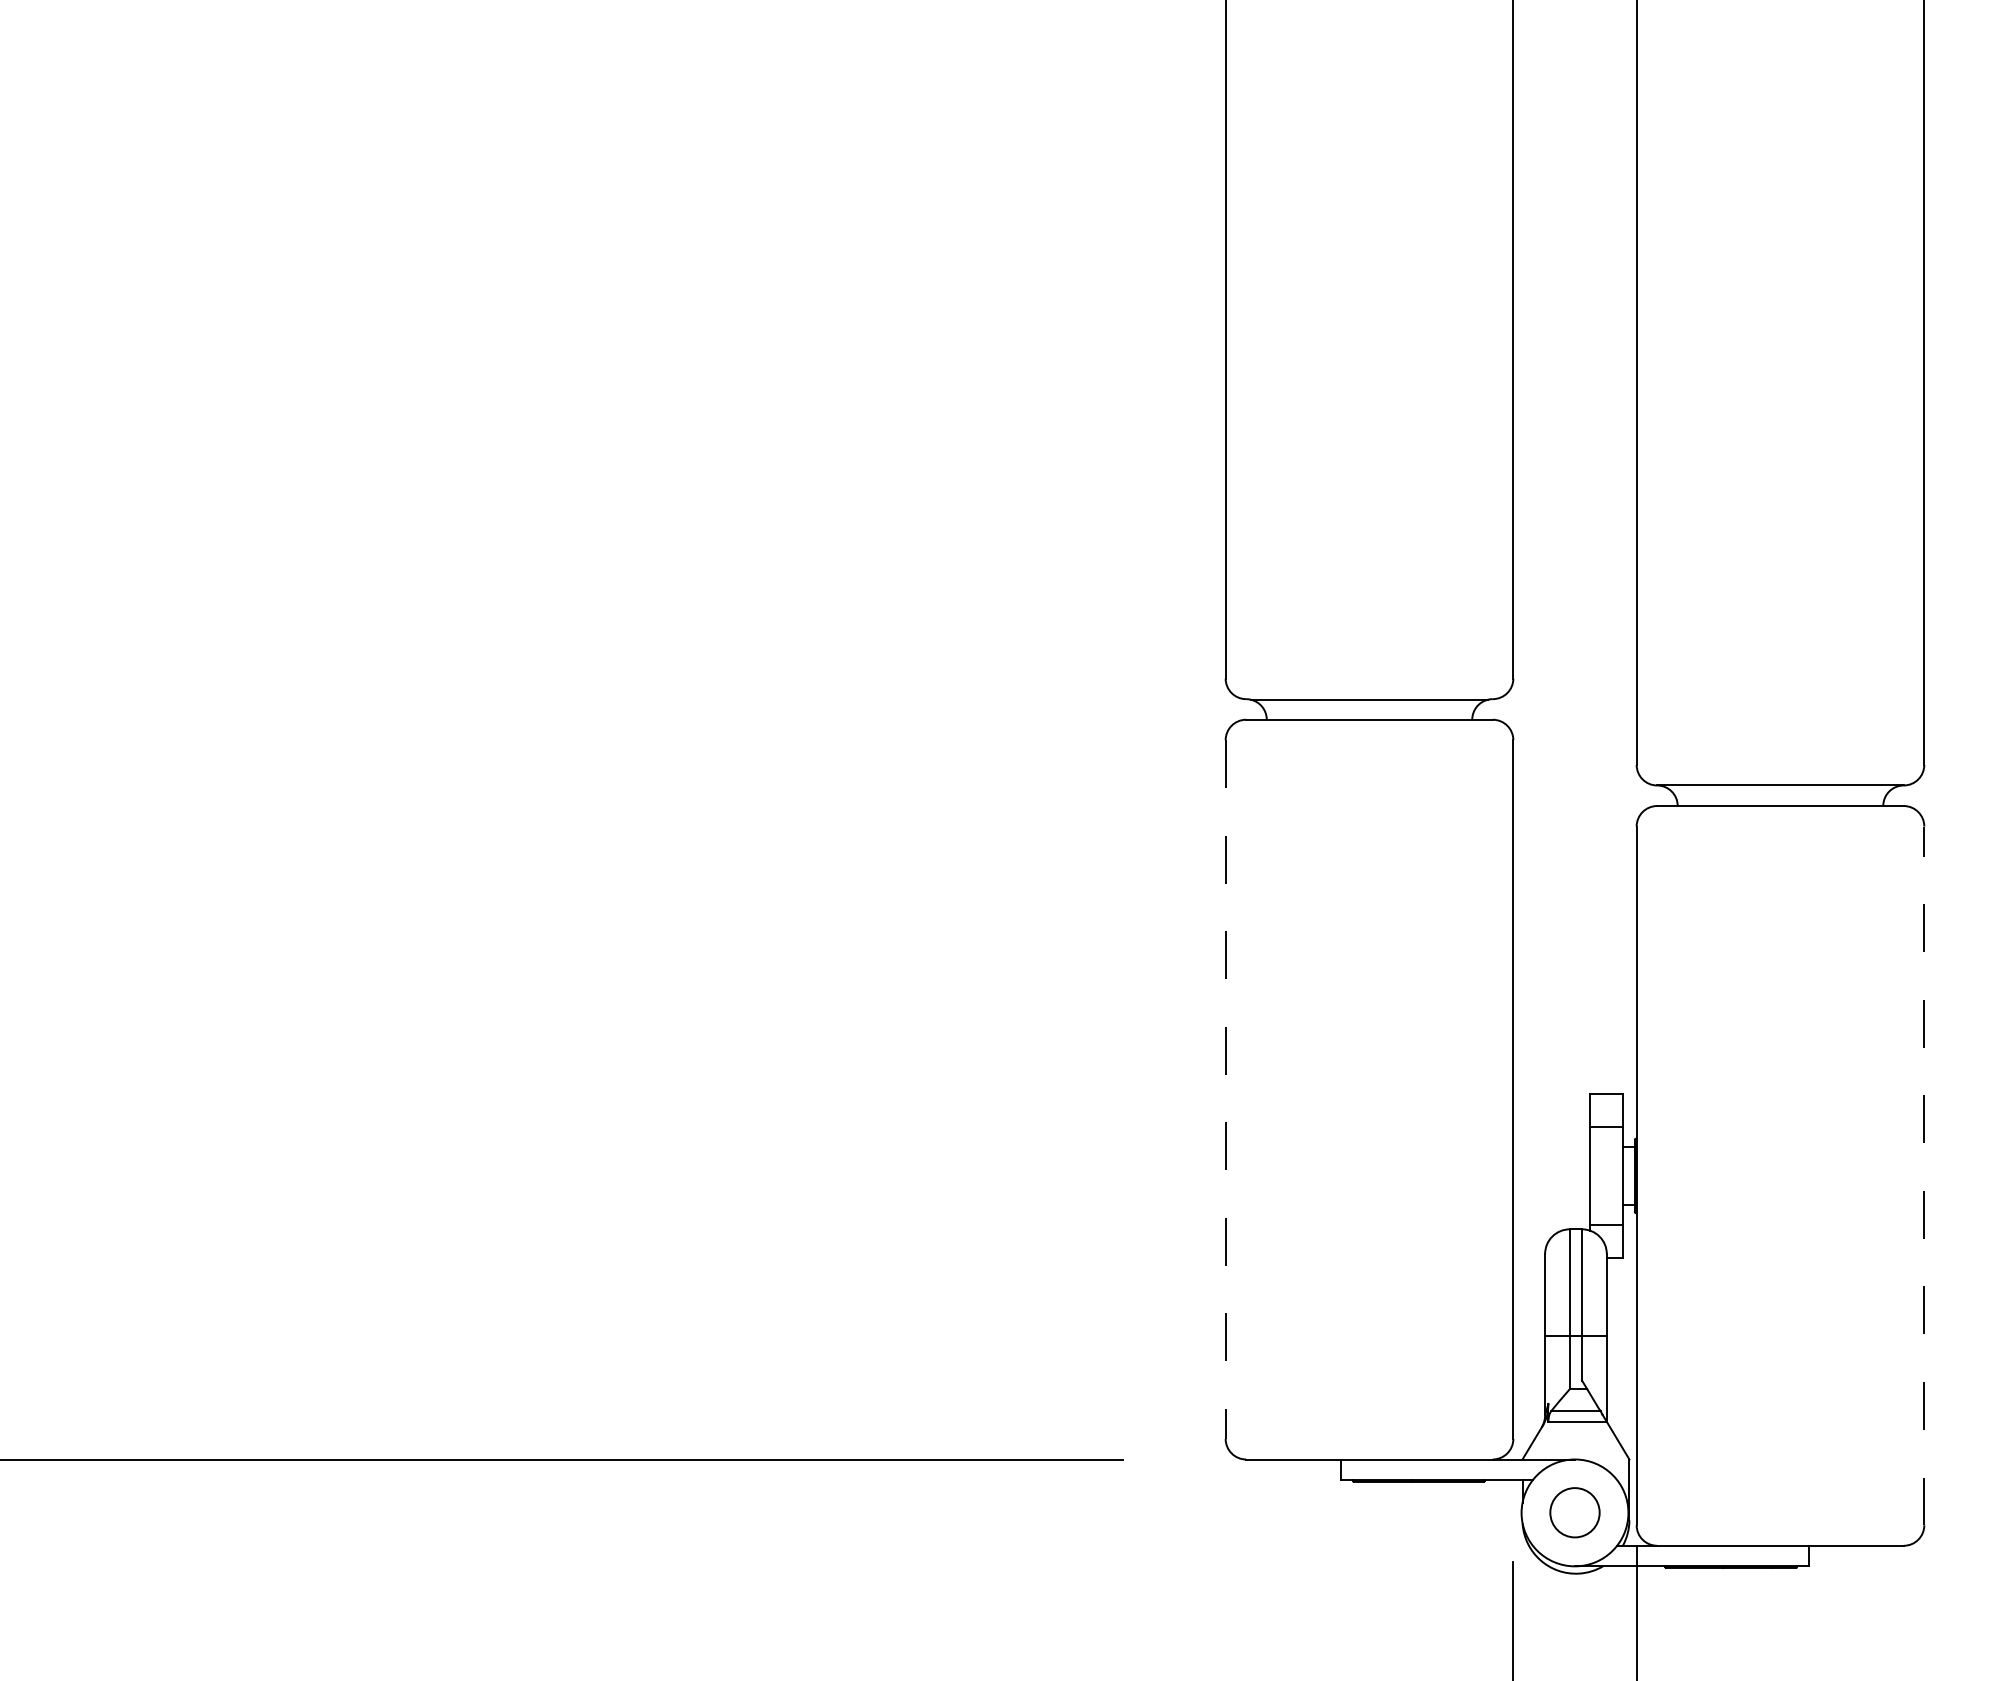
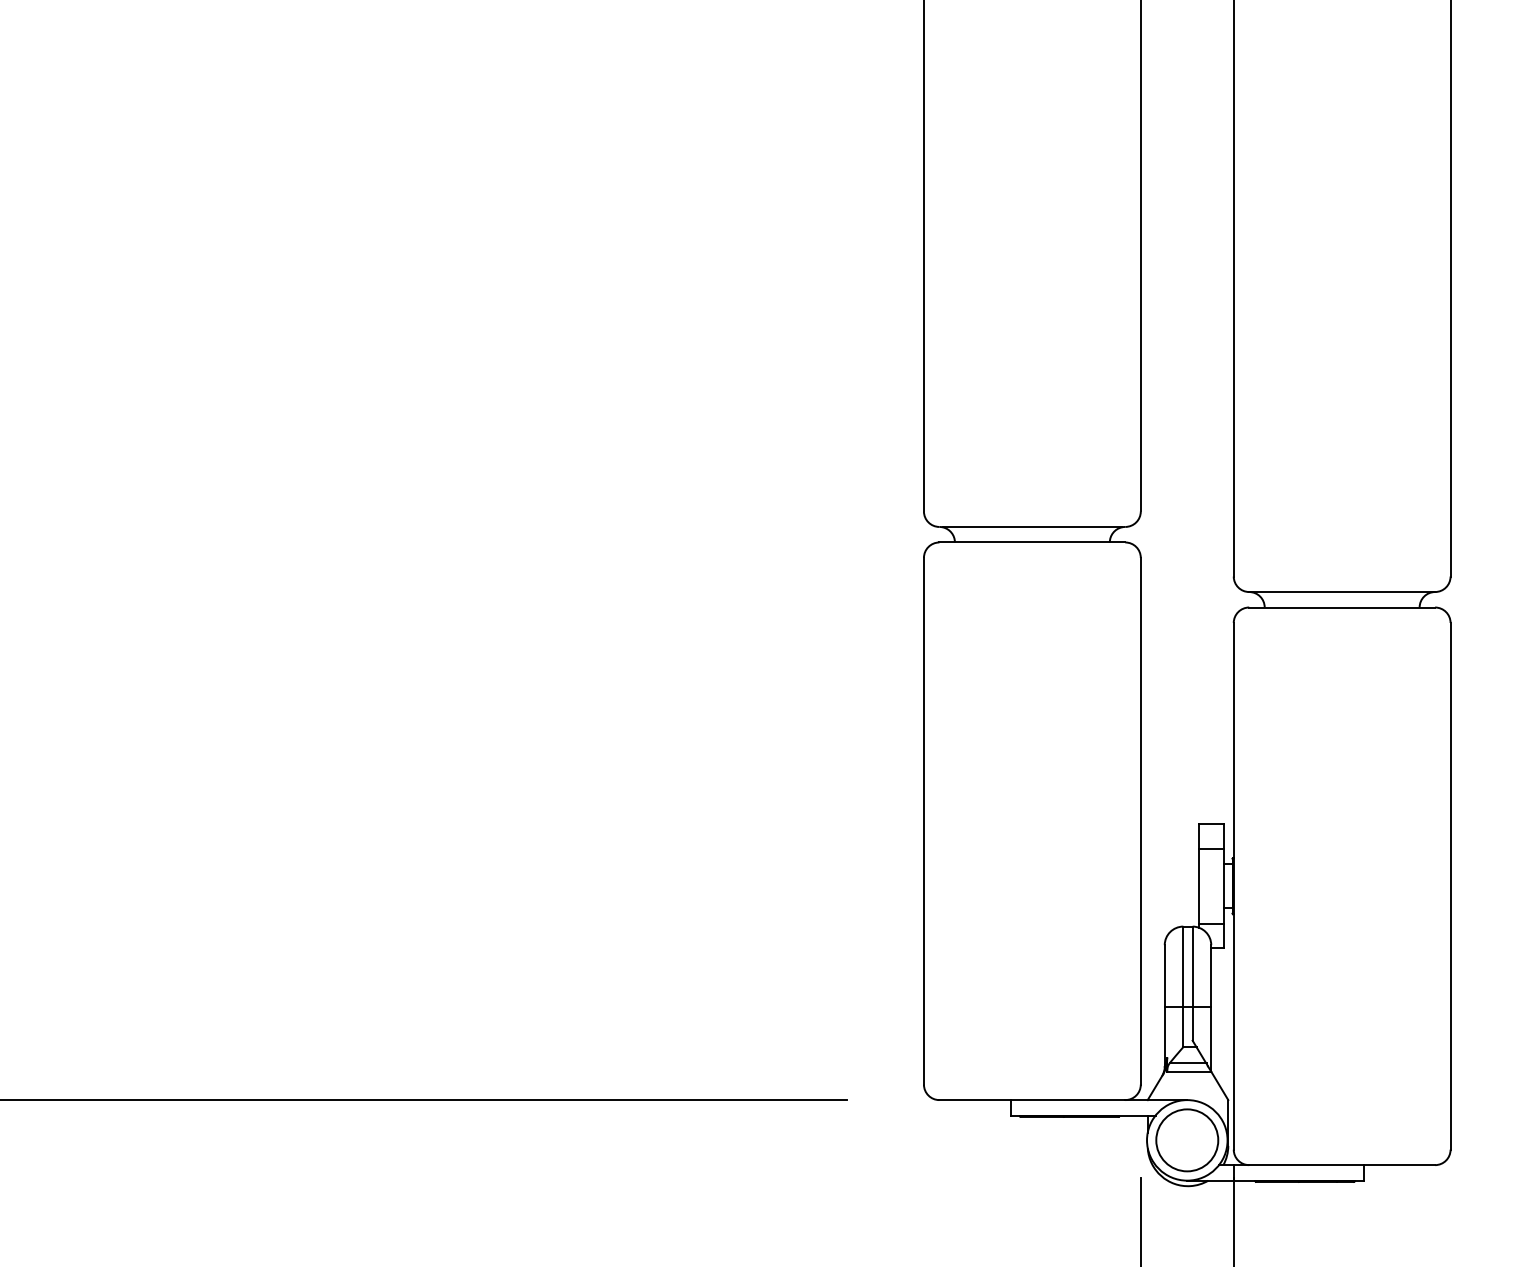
line: (1225, 1090) -> (923, 821), dashed -> solid
line: (1924, 1175) -> (1450, 886), dashed -> solid
circle: (1574, 1512) -> (1186, 1140), size x1.67

